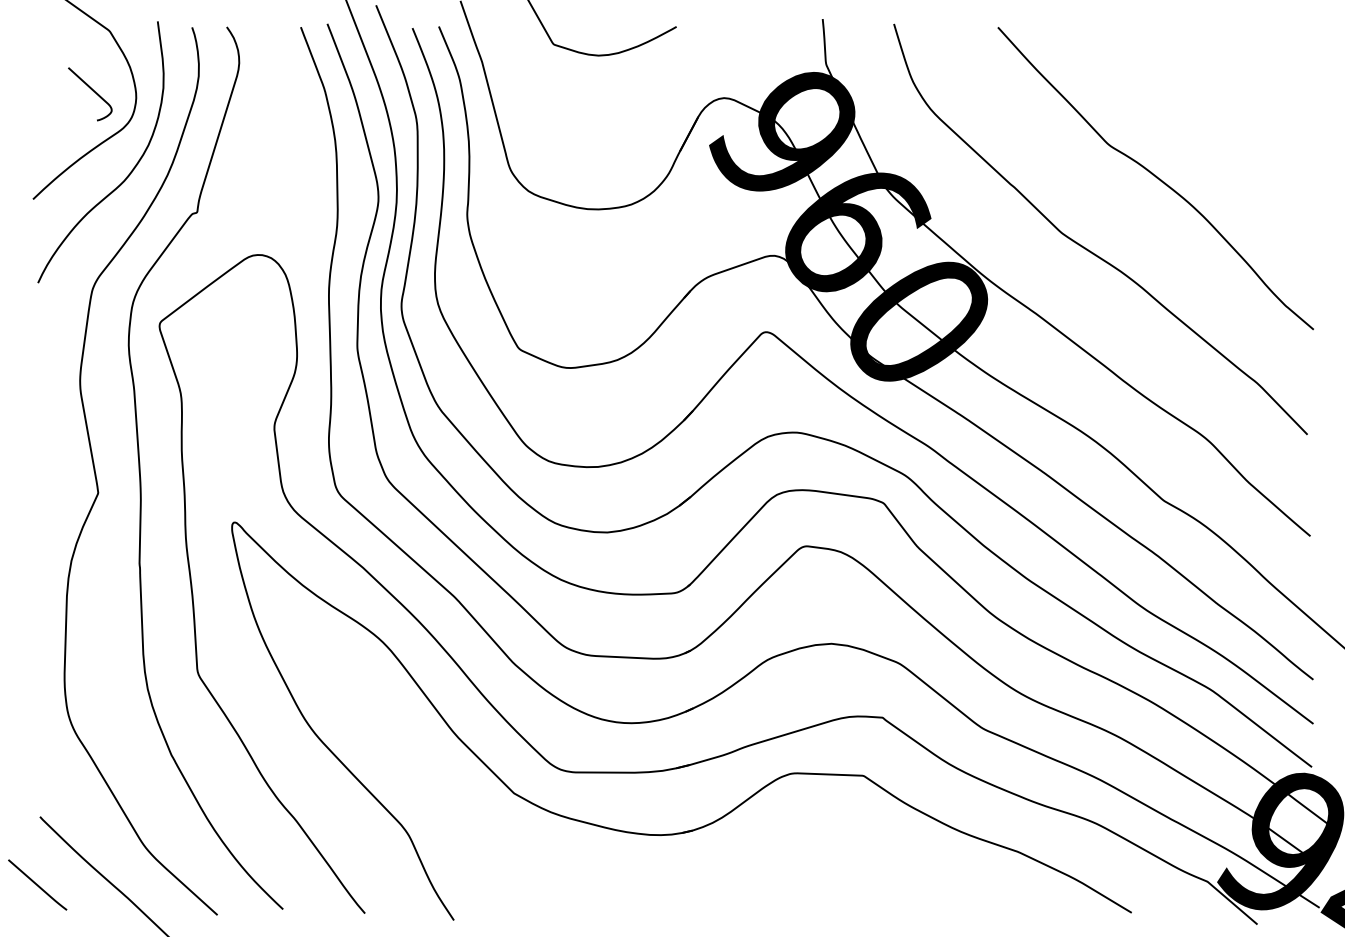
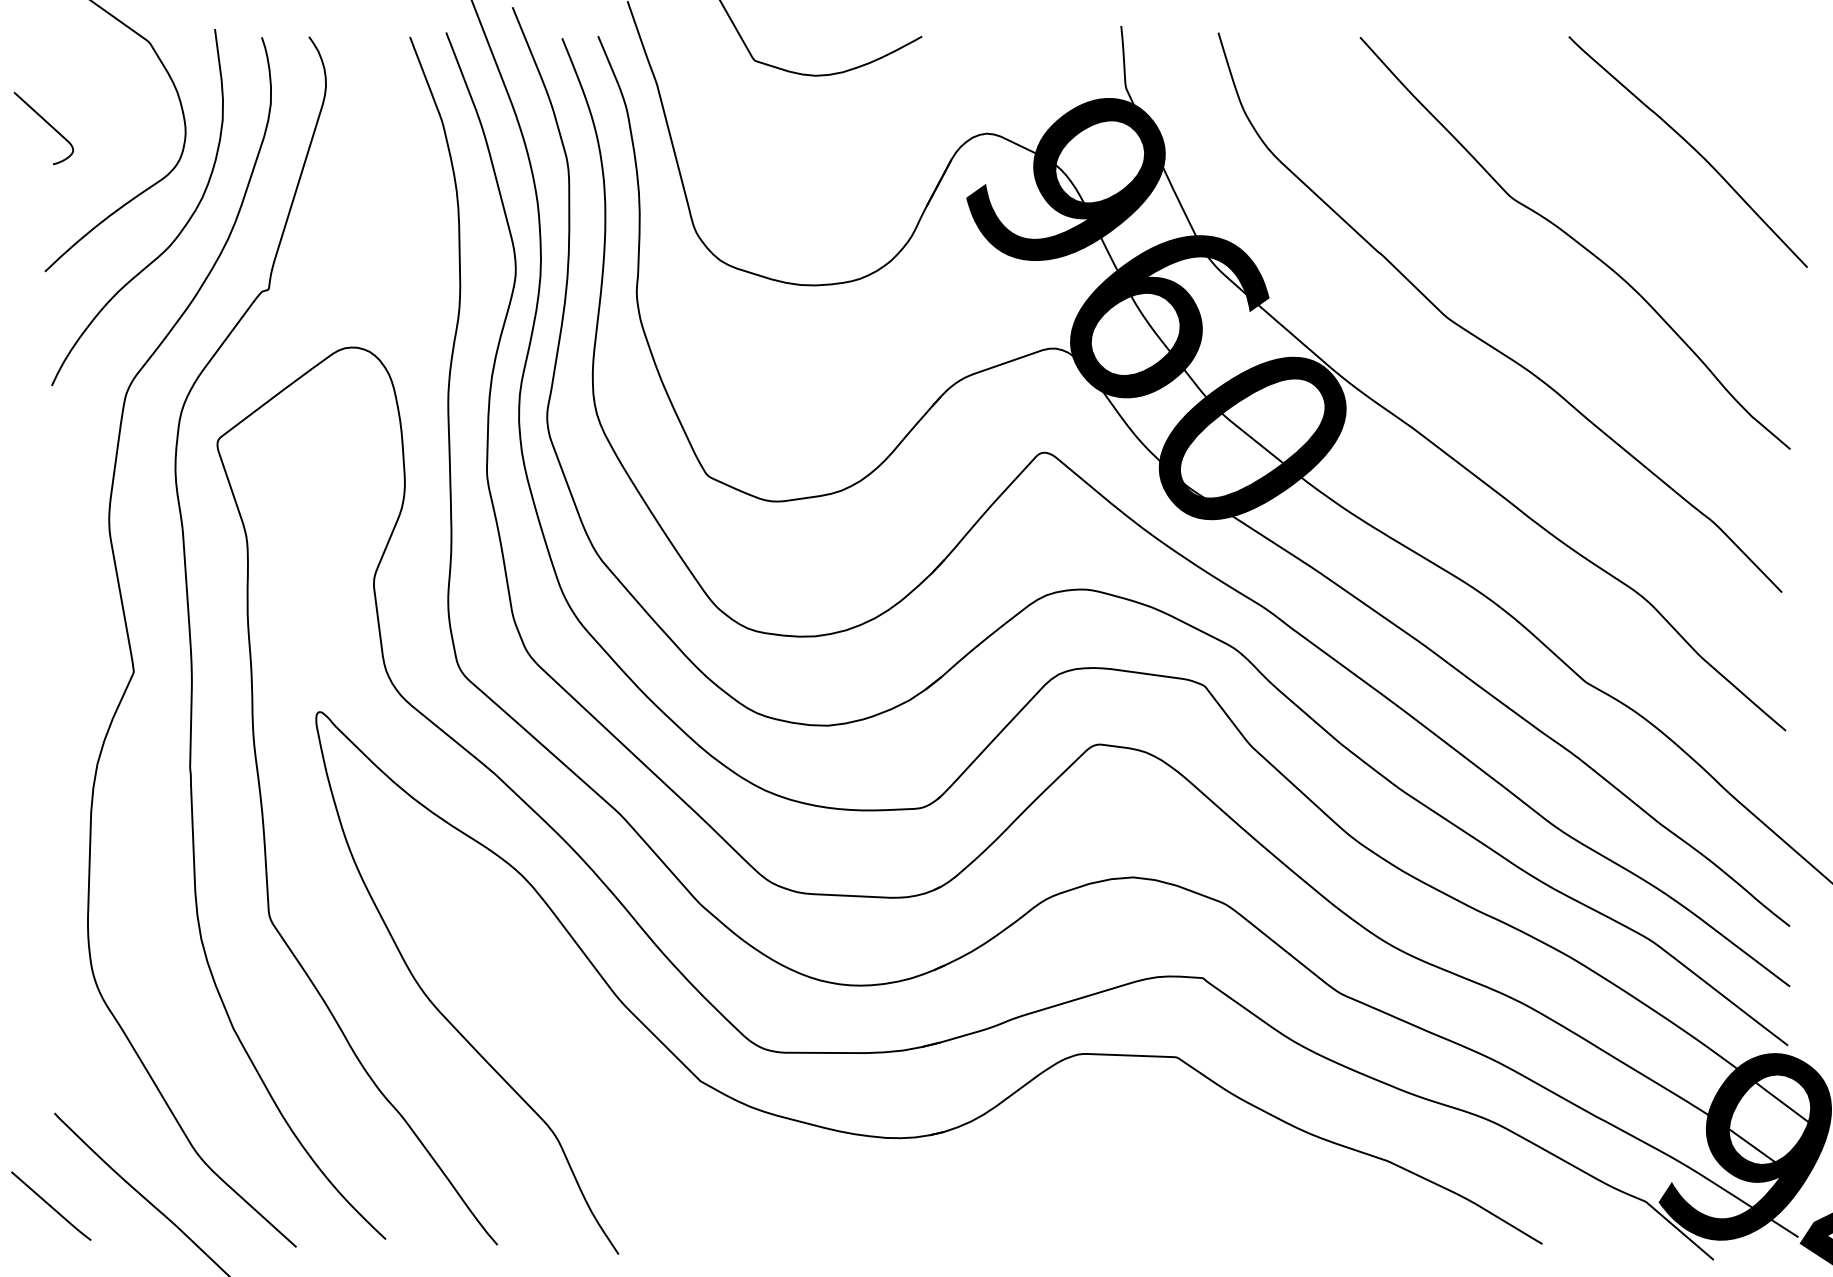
curve: (91, 90) -> (45, 123), moved
curve: (1240, 108) -> (1690, 147), added

